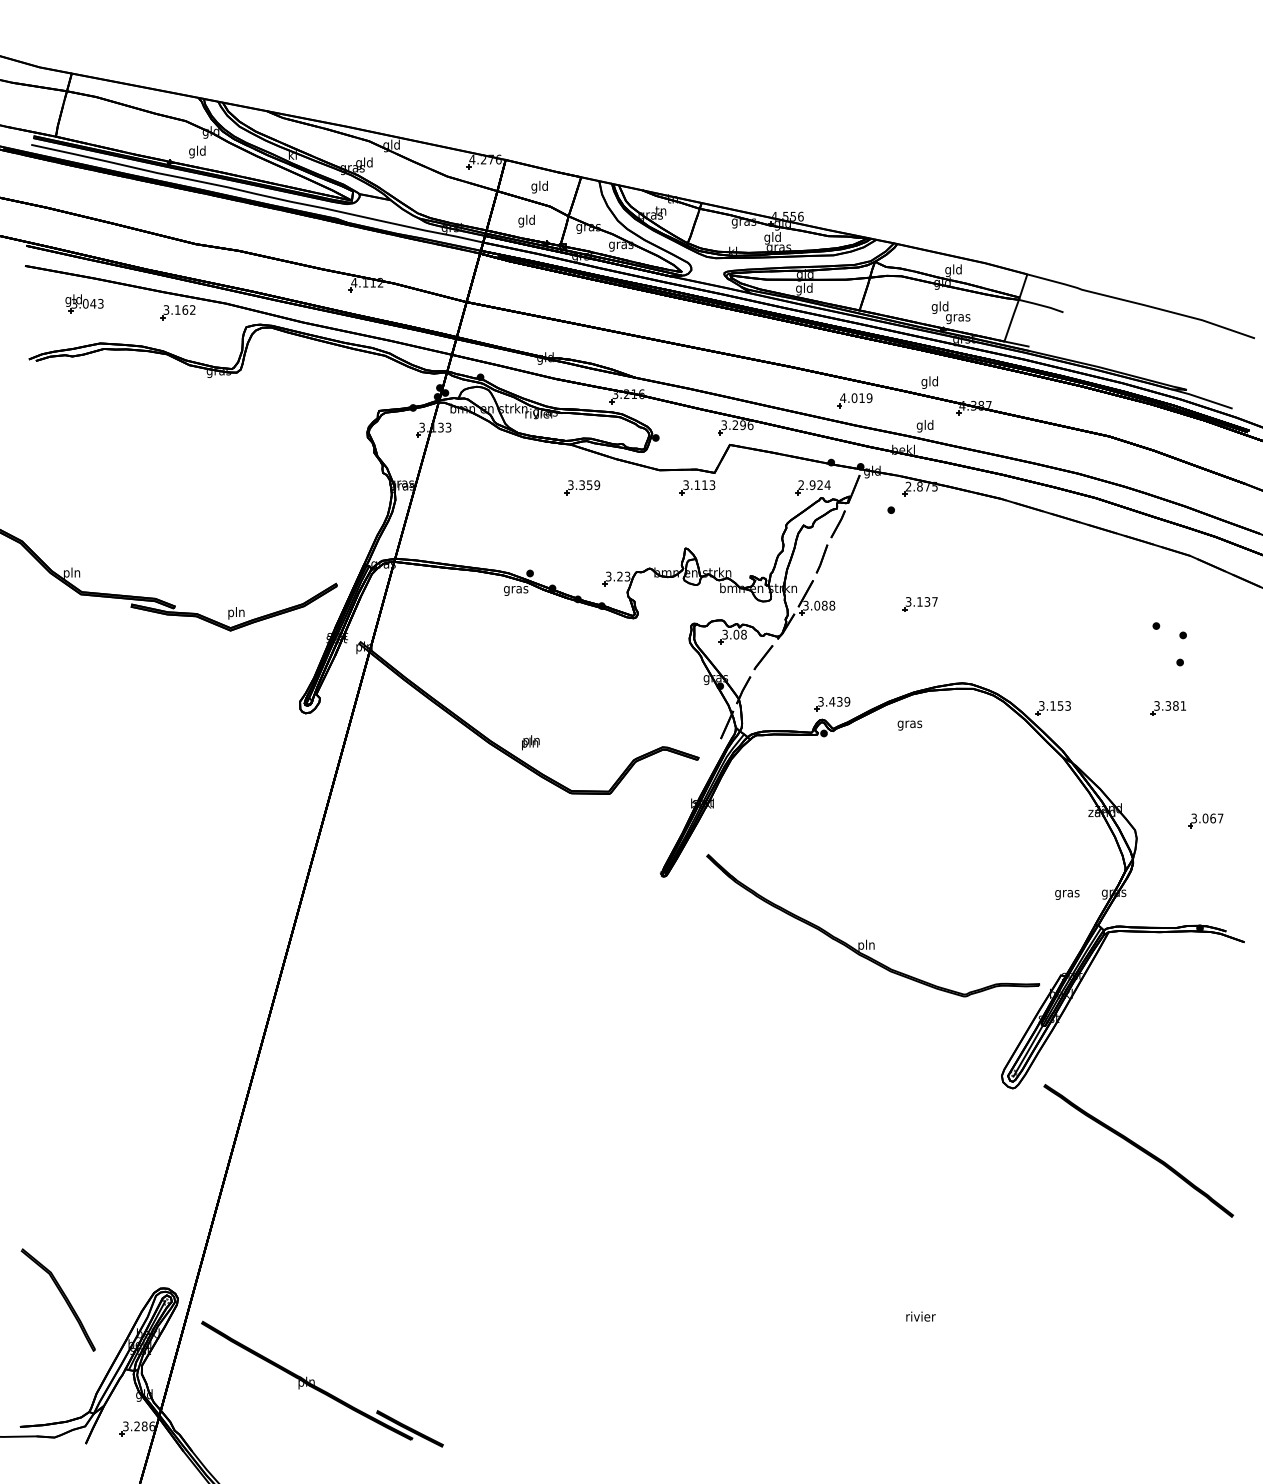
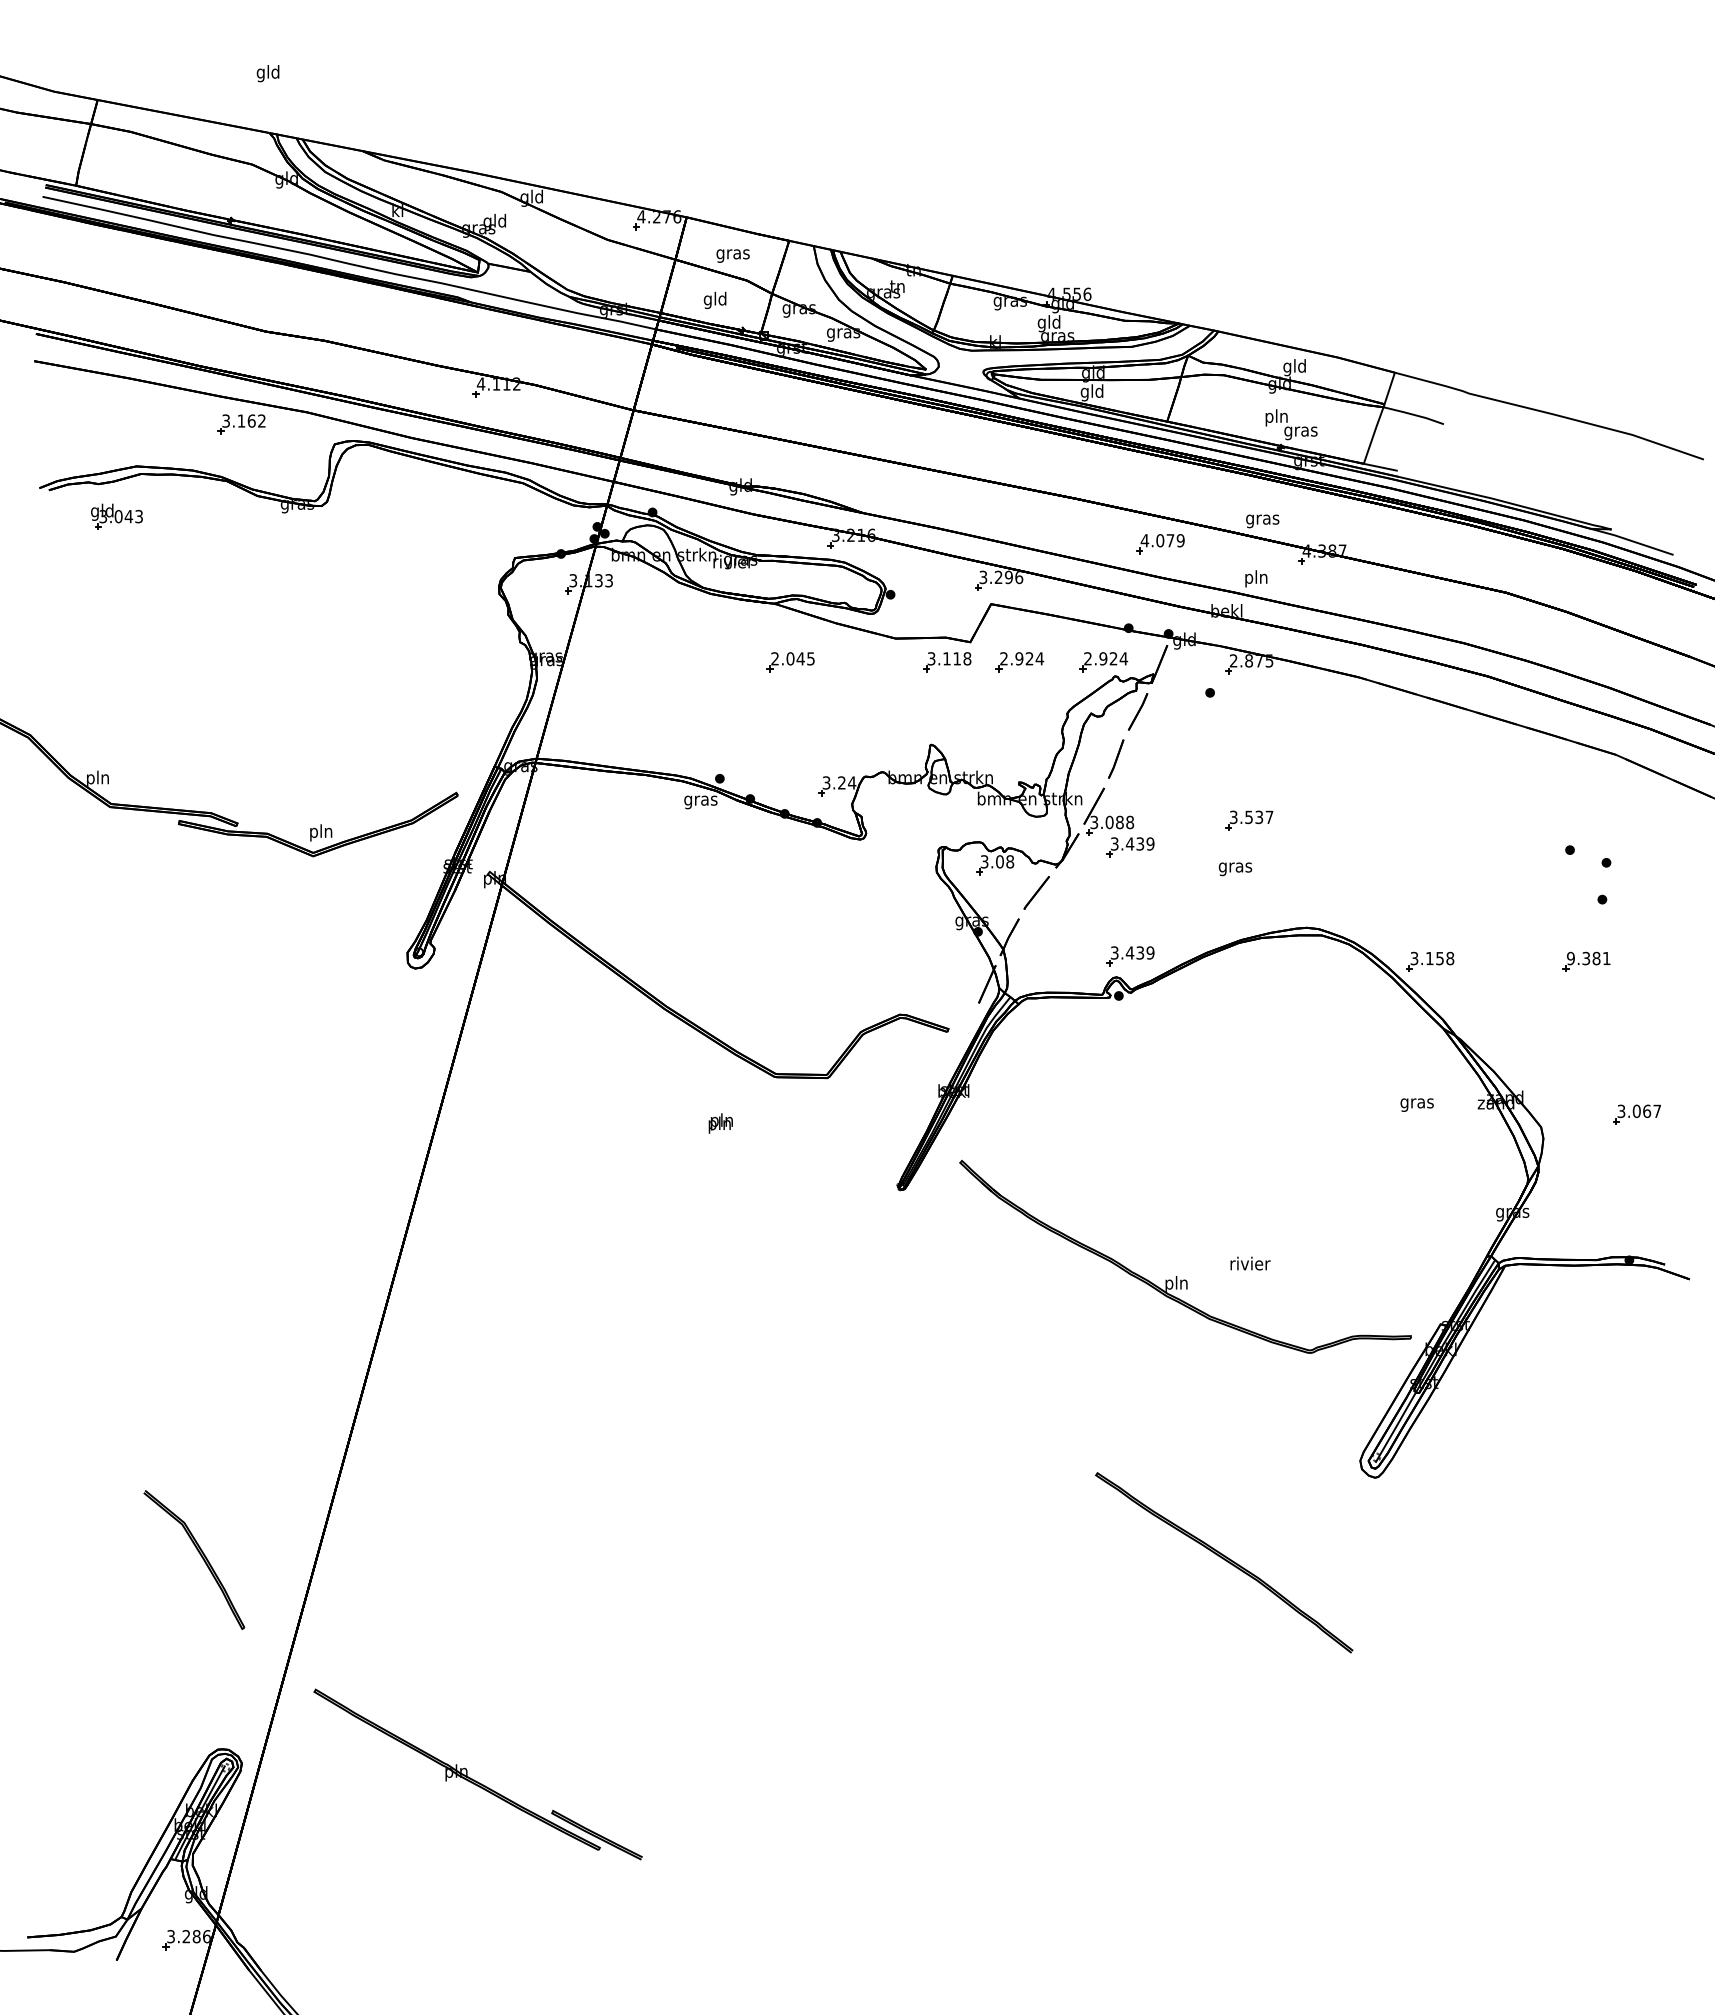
text: (196, 151) -> (267, 73), moved
text: (539, 186) -> (732, 253), gld -> gras
part: (84, 303) -> (116, 516), moved
text: (940, 307) -> (1276, 417), gld -> pln
text: (929, 382) -> (1262, 519), gld -> gras
text: (862, 398) -> (1170, 540), 4.019 -> 4.079
text: (924, 425) -> (1255, 578), gld -> pln
text: (583, 484) -> (792, 658), 3.359 -> 2.045
text: (712, 484) -> (967, 658), 3.113 -> 3.118
part: (750, 487) -> (1019, 662), added
text: (627, 576) -> (851, 782), 3.23 -> 3.24
text: (919, 602) -> (1248, 817), 3.137 -> 3.537
part: (832, 624) -> (1130, 847), added
text: (1068, 705) -> (1450, 958), 3.153 -> 3.158
text: (1156, 705) -> (1570, 958), 3.381 -> 9.381
text: (909, 725) -> (1235, 869), moved
text: (530, 742) -> (720, 1123), moved
text: (1066, 894) -> (1416, 1104), moved
curve: (1139, 1149) -> (1224, 1560), moved
part: (62, 1295) -> (199, 1554), moved
text: (920, 1316) -> (1250, 1263), moved
part: (322, 1384) -> (477, 1774), moved

